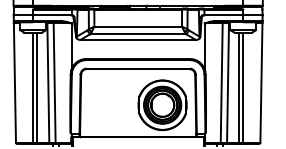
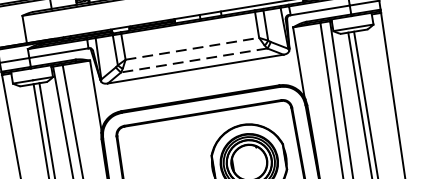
line: (138, 26) -> (192, 48), solid -> dashed
line: (138, 34) -> (194, 60), solid -> dashed

